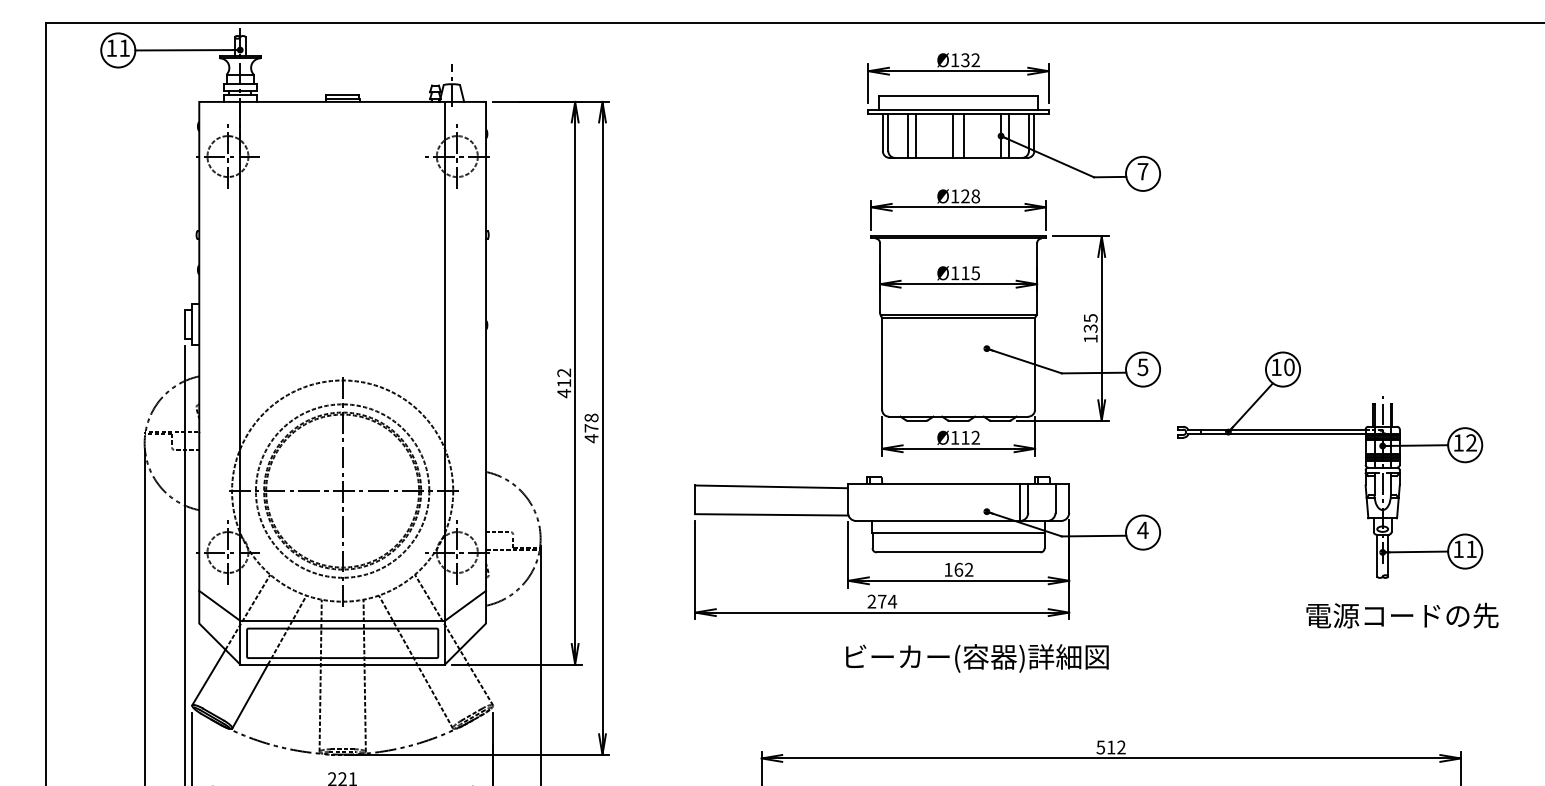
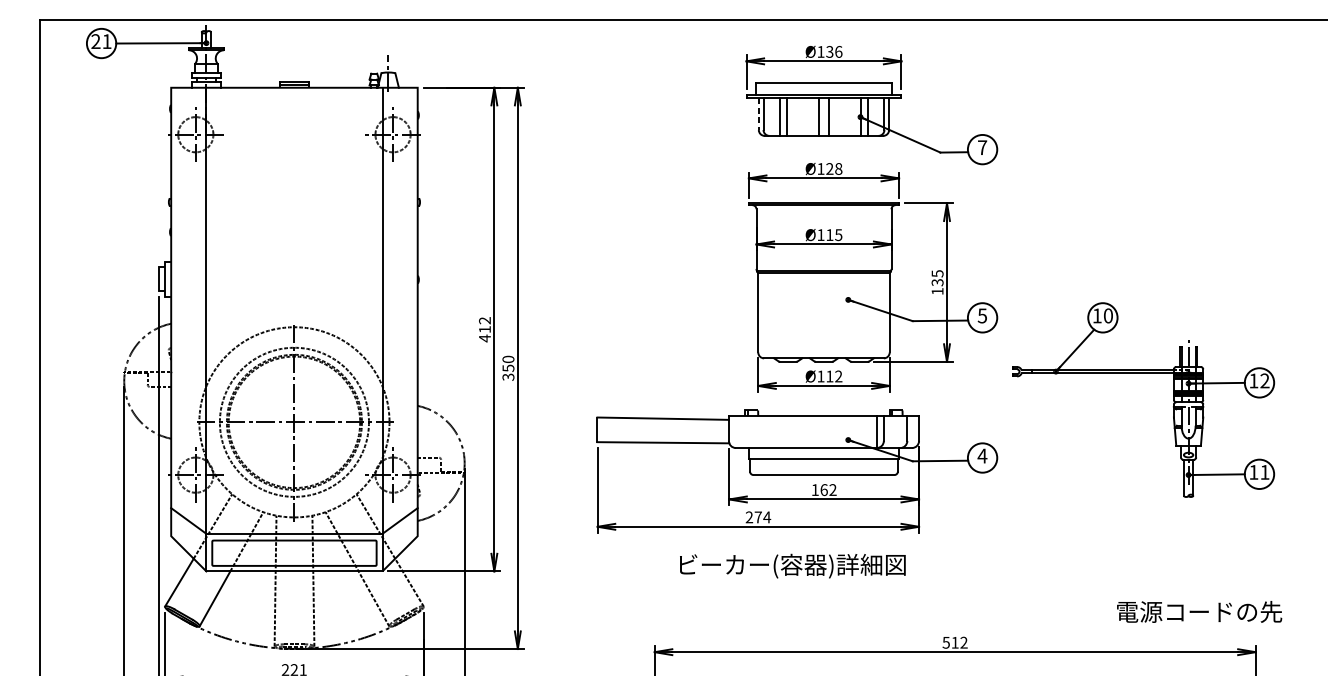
text: (111, 47) -> (95, 40), 11 -> 21
text: (975, 60) -> (838, 52), Ø132 -> Ø136
line: (882, 133) -> (758, 114), solid -> dashed
text: (591, 428) -> (508, 368), 478 -> 350
text: (1402, 615) -> (1199, 611), moved
text: (977, 658) -> (792, 566), moved

